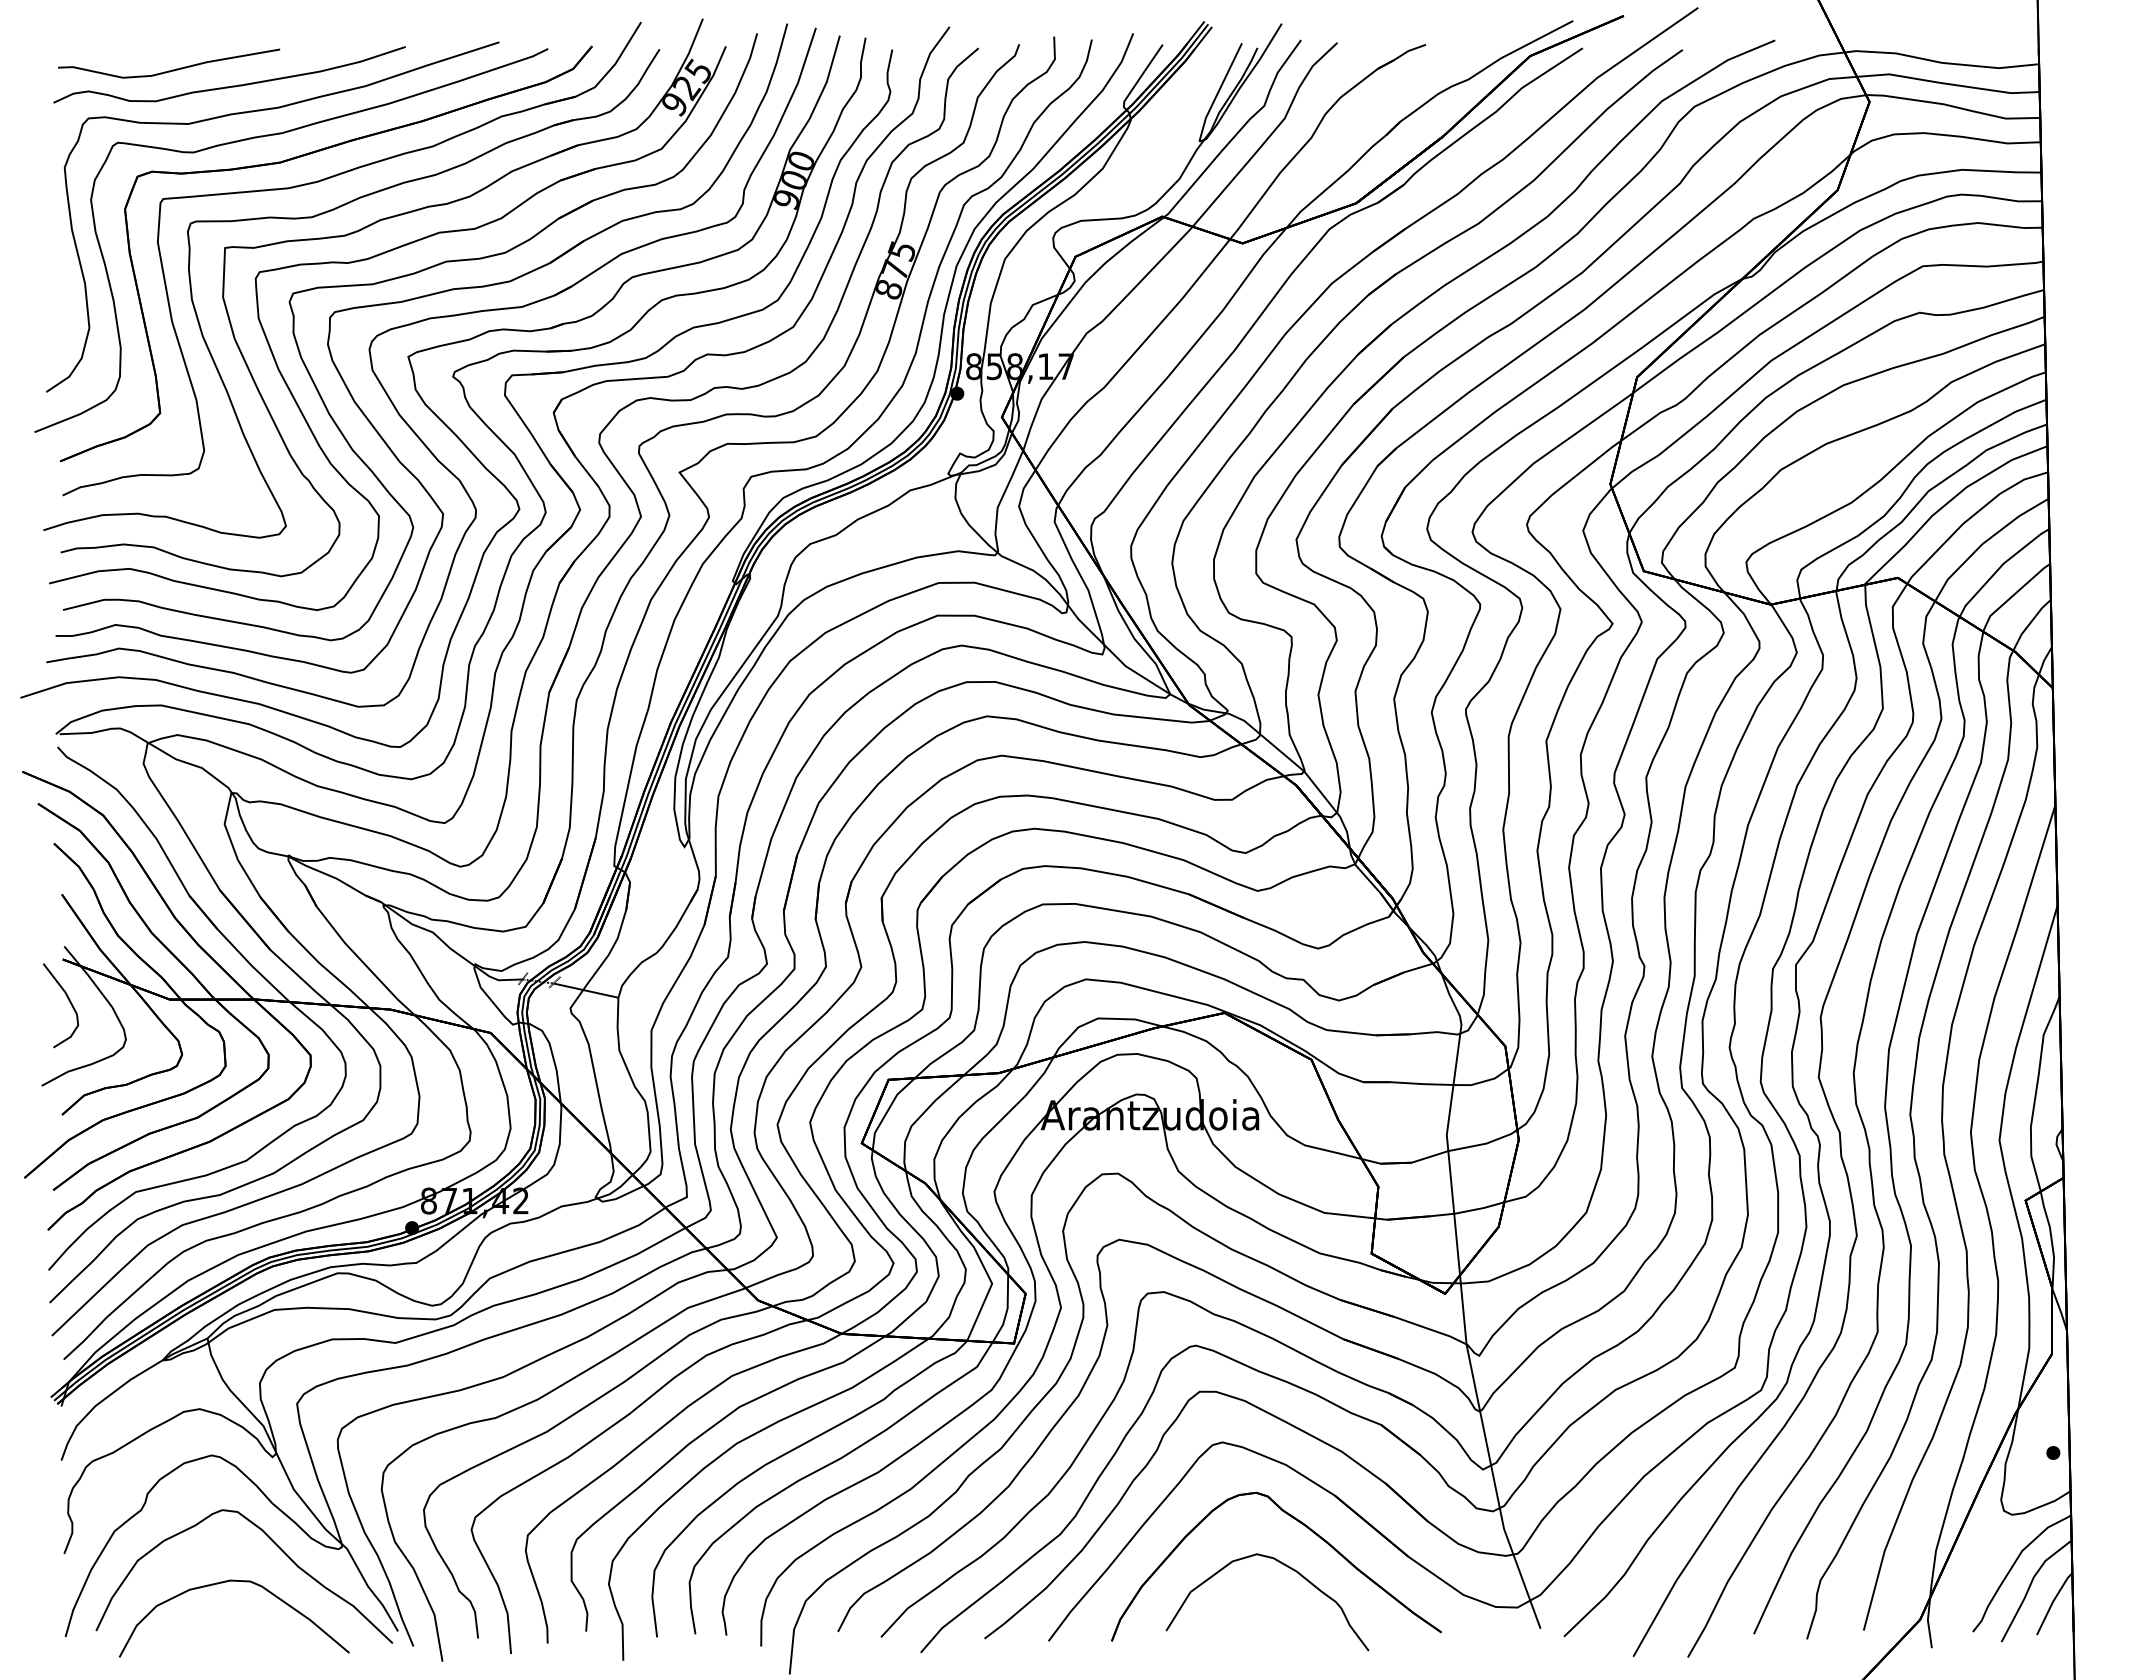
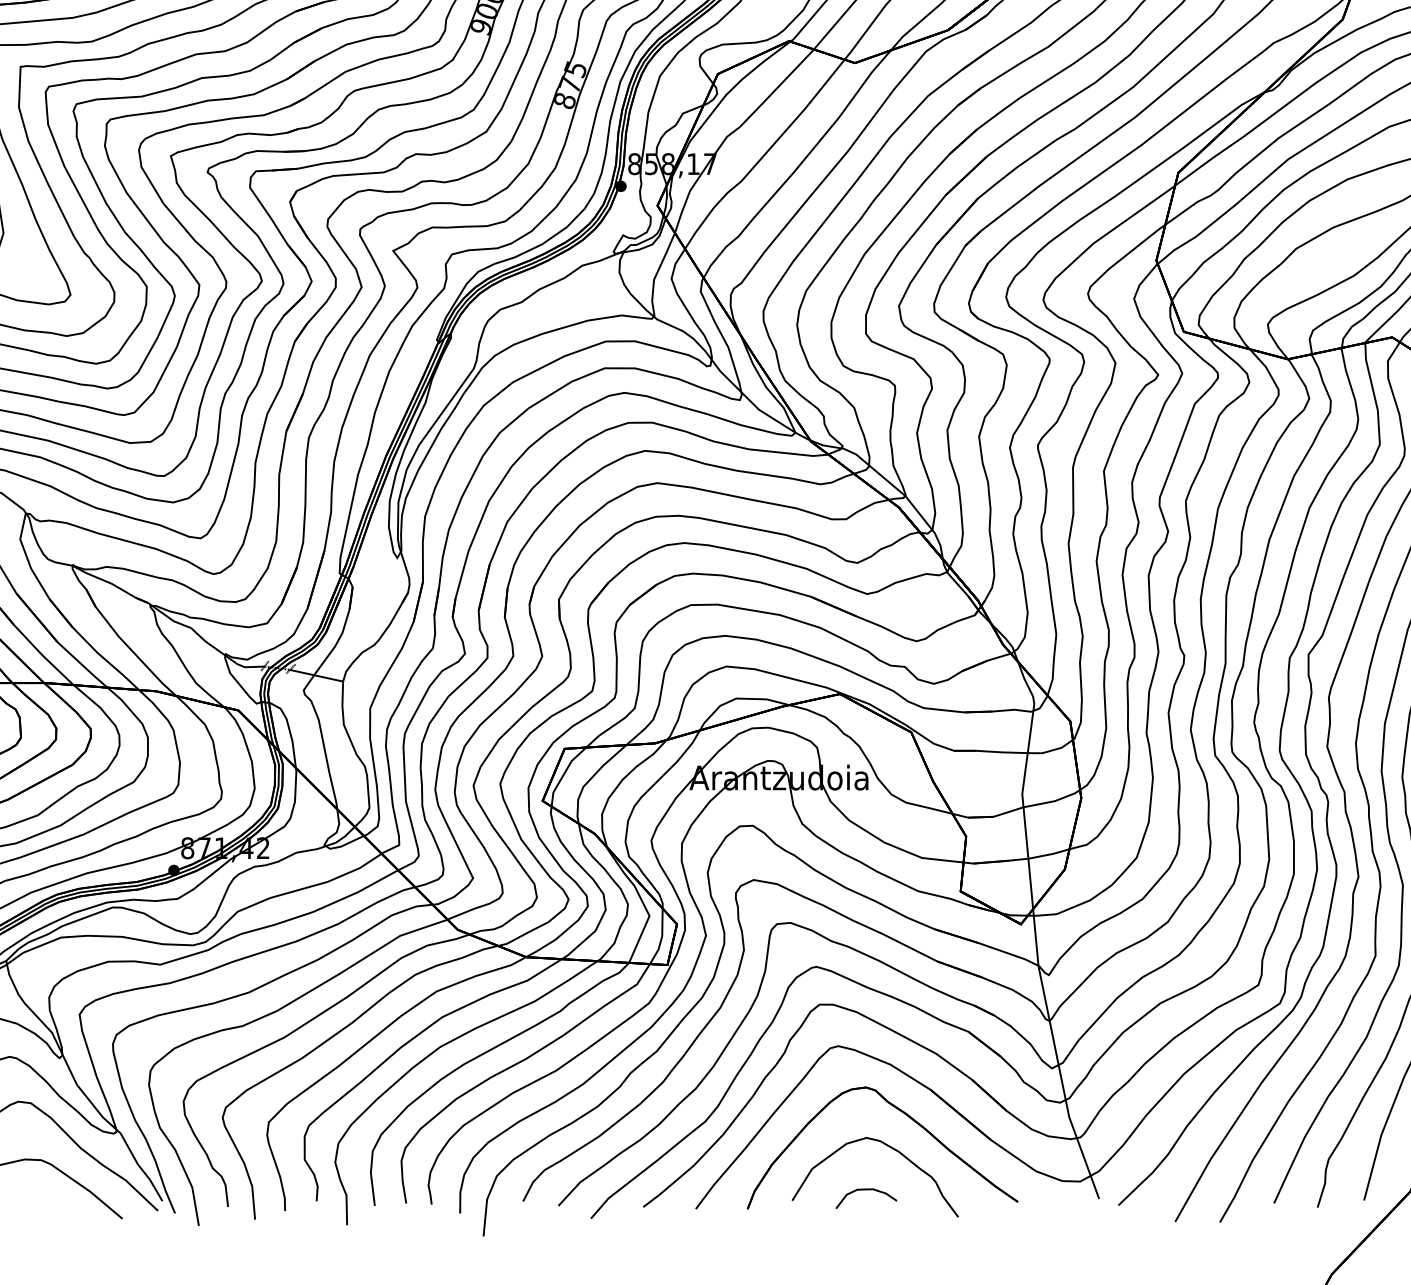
part: (1256, 1618) -> (866, 1190), added

